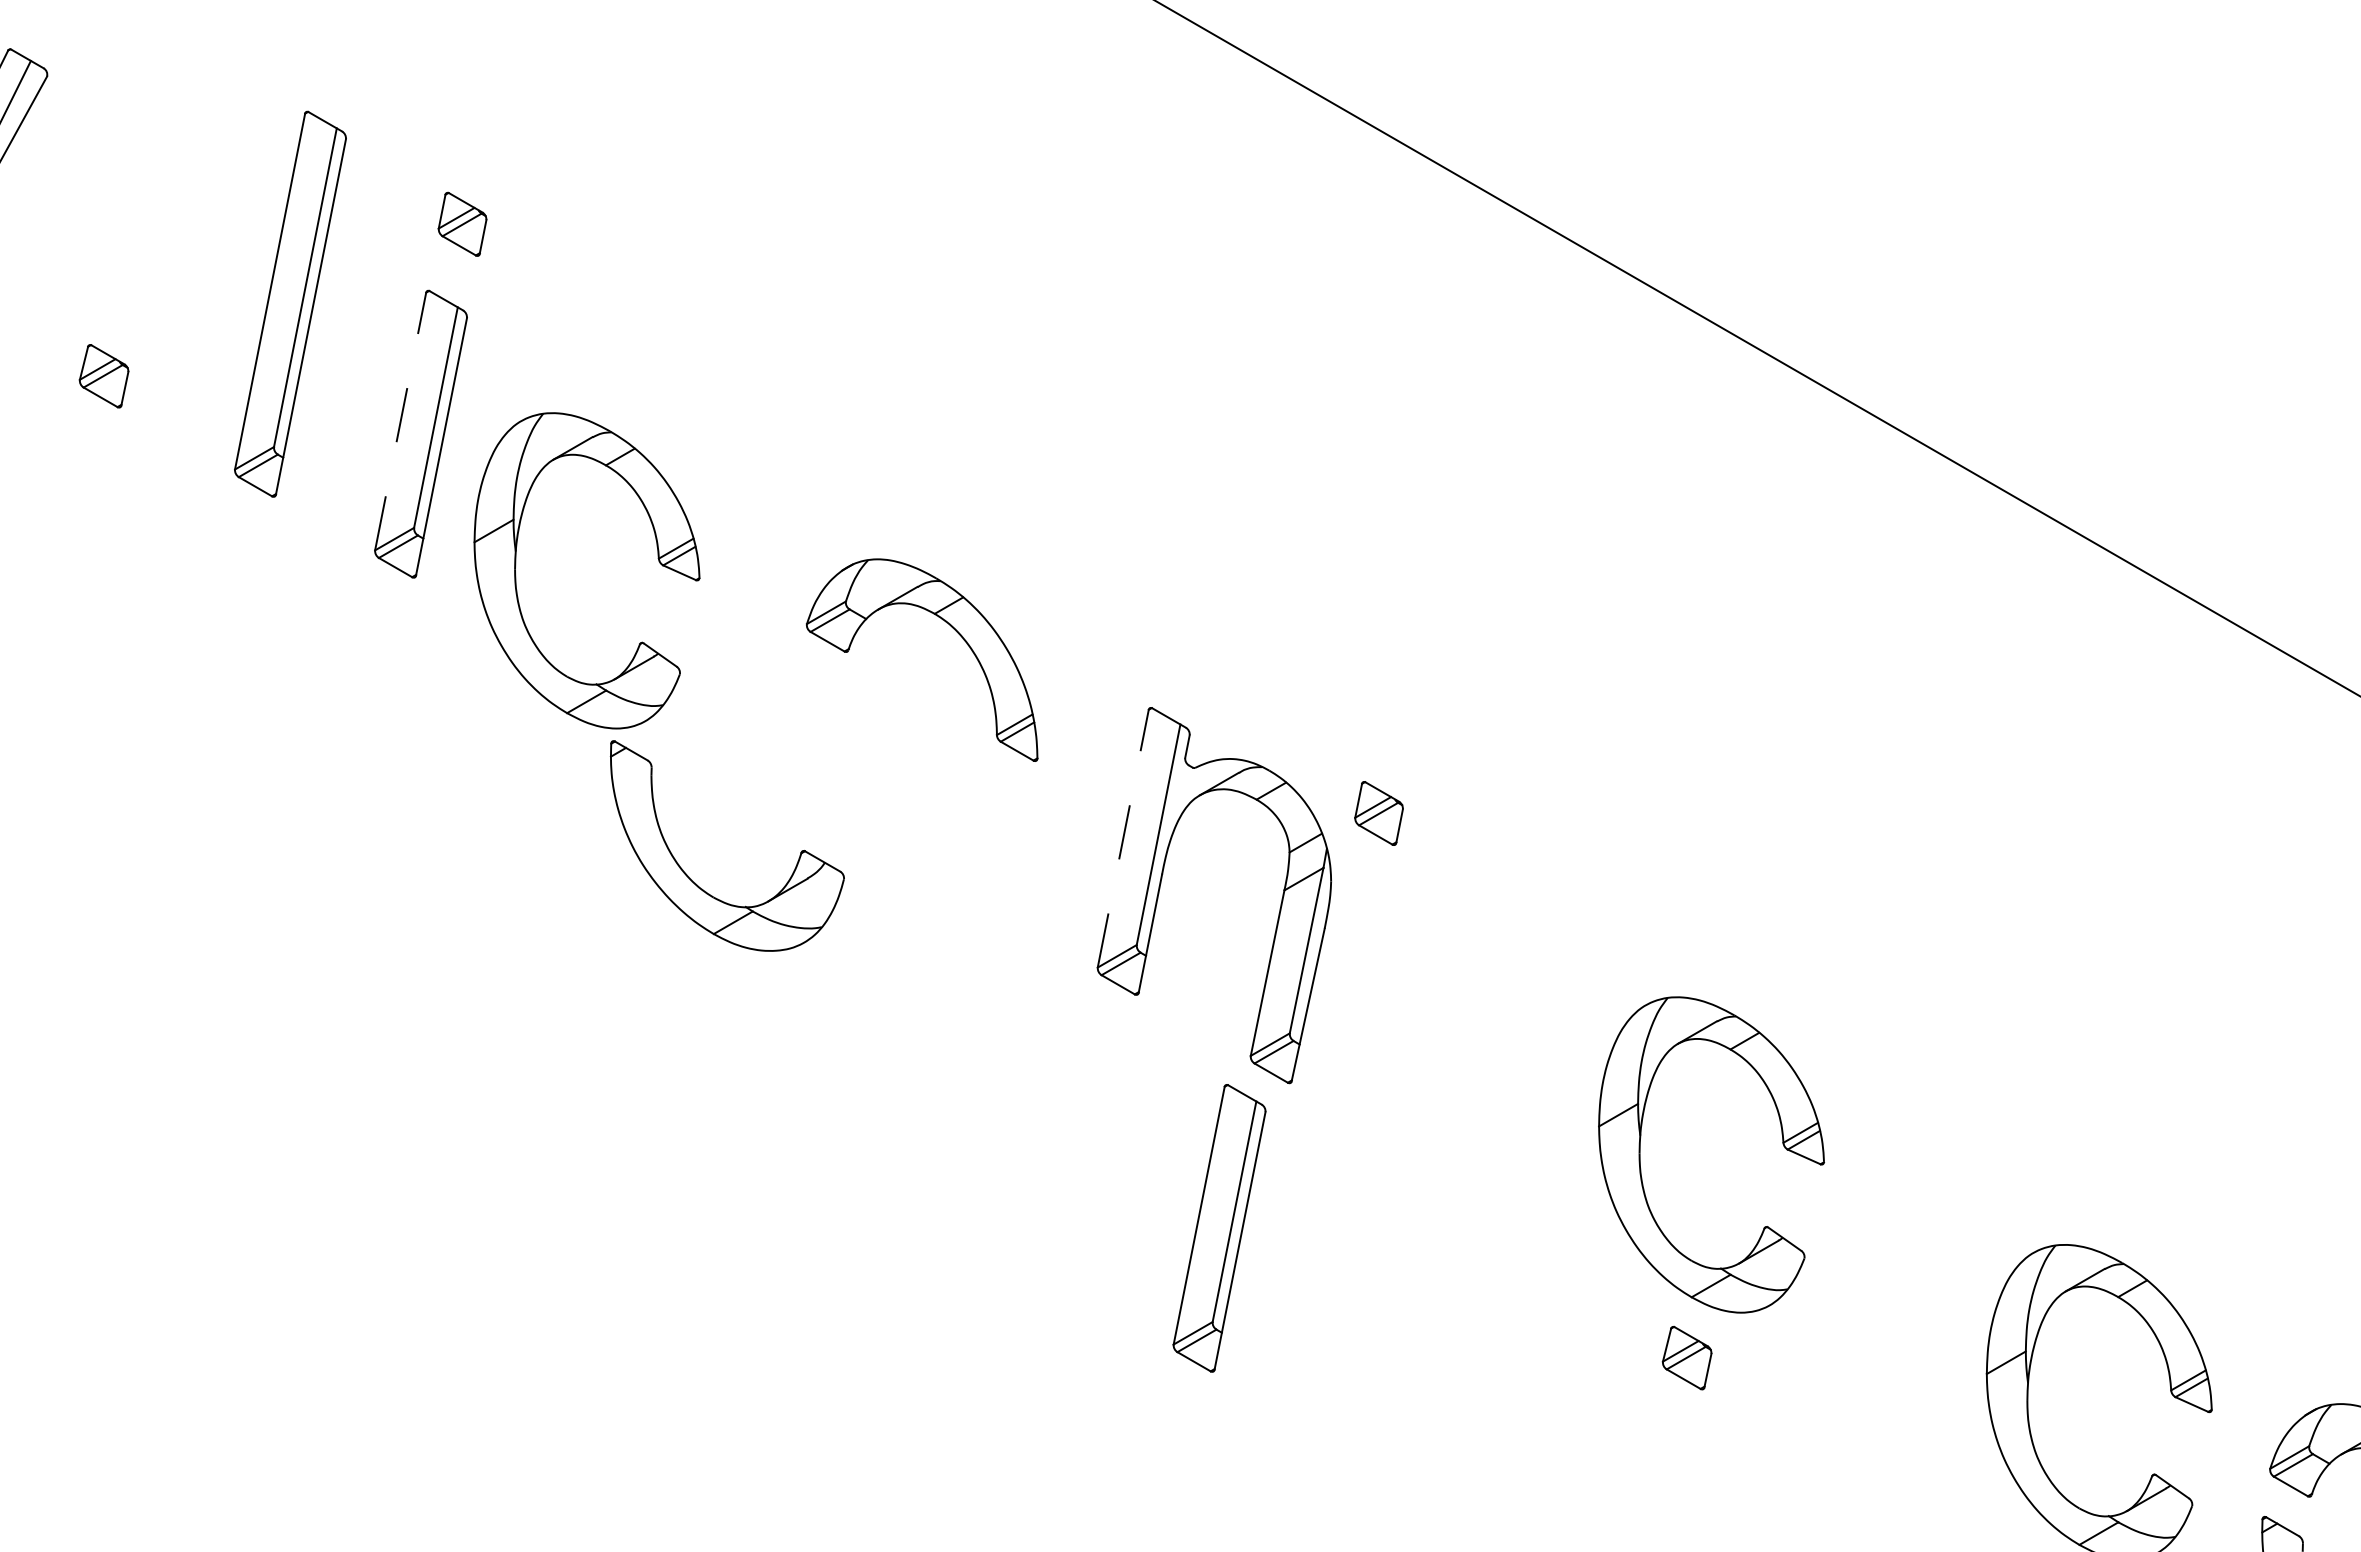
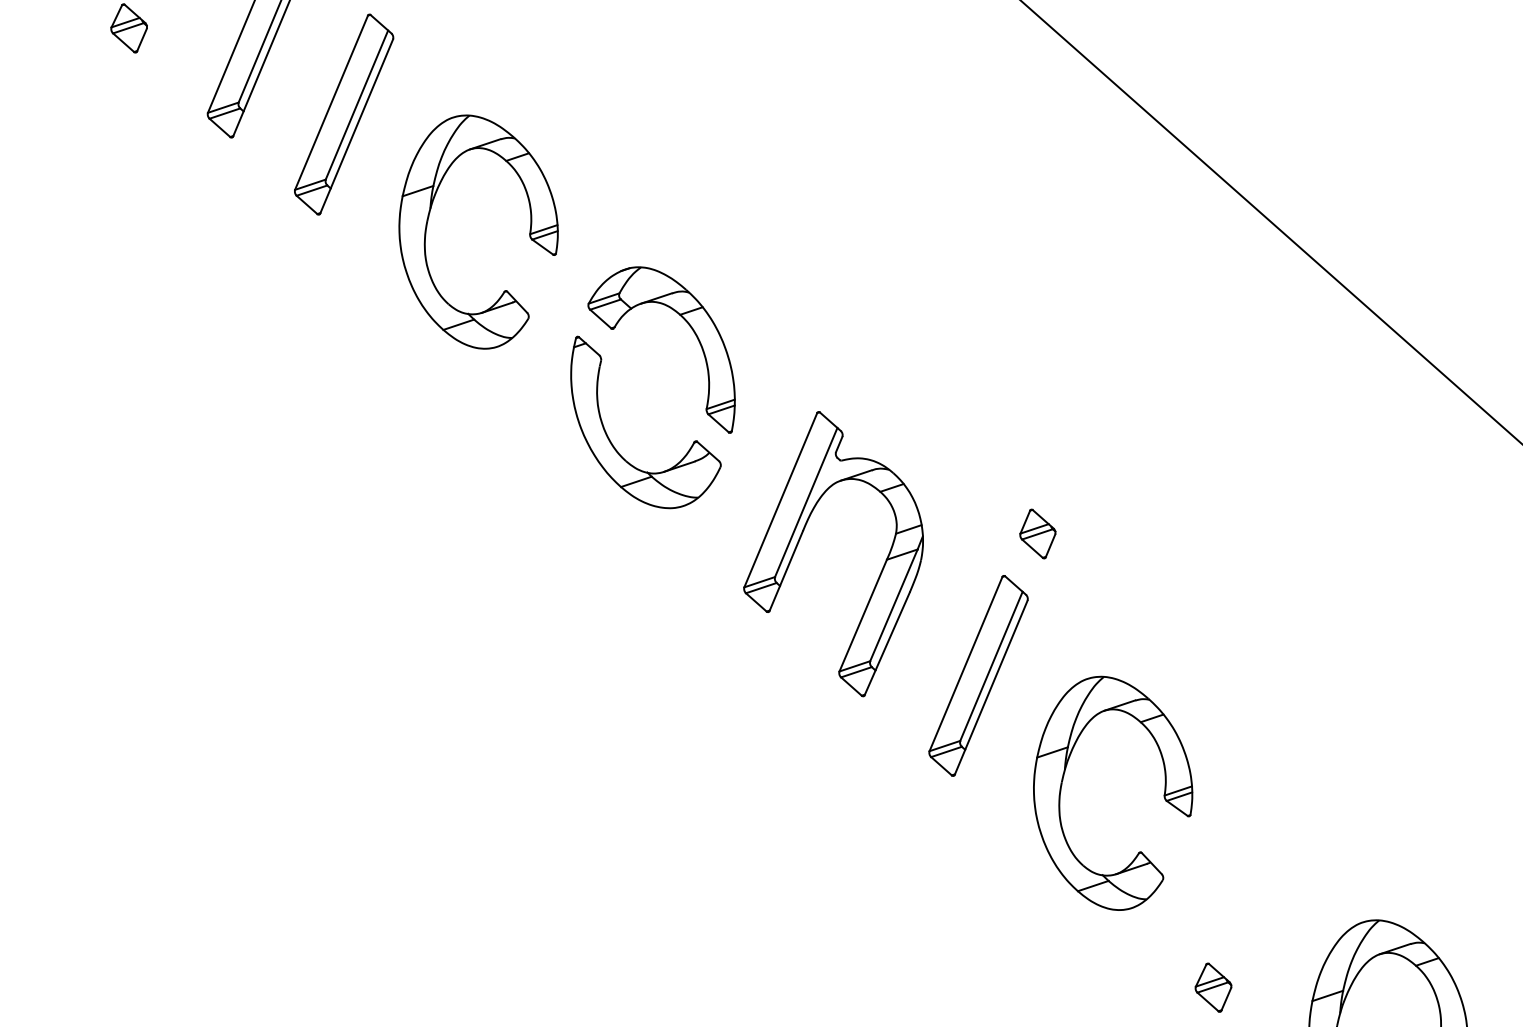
line: (400, 421) -> (331, 102), dashed -> solid
part: (516, 565) -> (428, 218), moved
part: (1378, 813) -> (1037, 533), moved
line: (1123, 838) -> (780, 500), dashed -> solid
part: (695, 882) -> (615, 448), moved
part: (1640, 1154) -> (1062, 783), moved
part: (1219, 1228) -> (978, 676), moved
part: (1686, 1357) -> (1213, 987), moved

